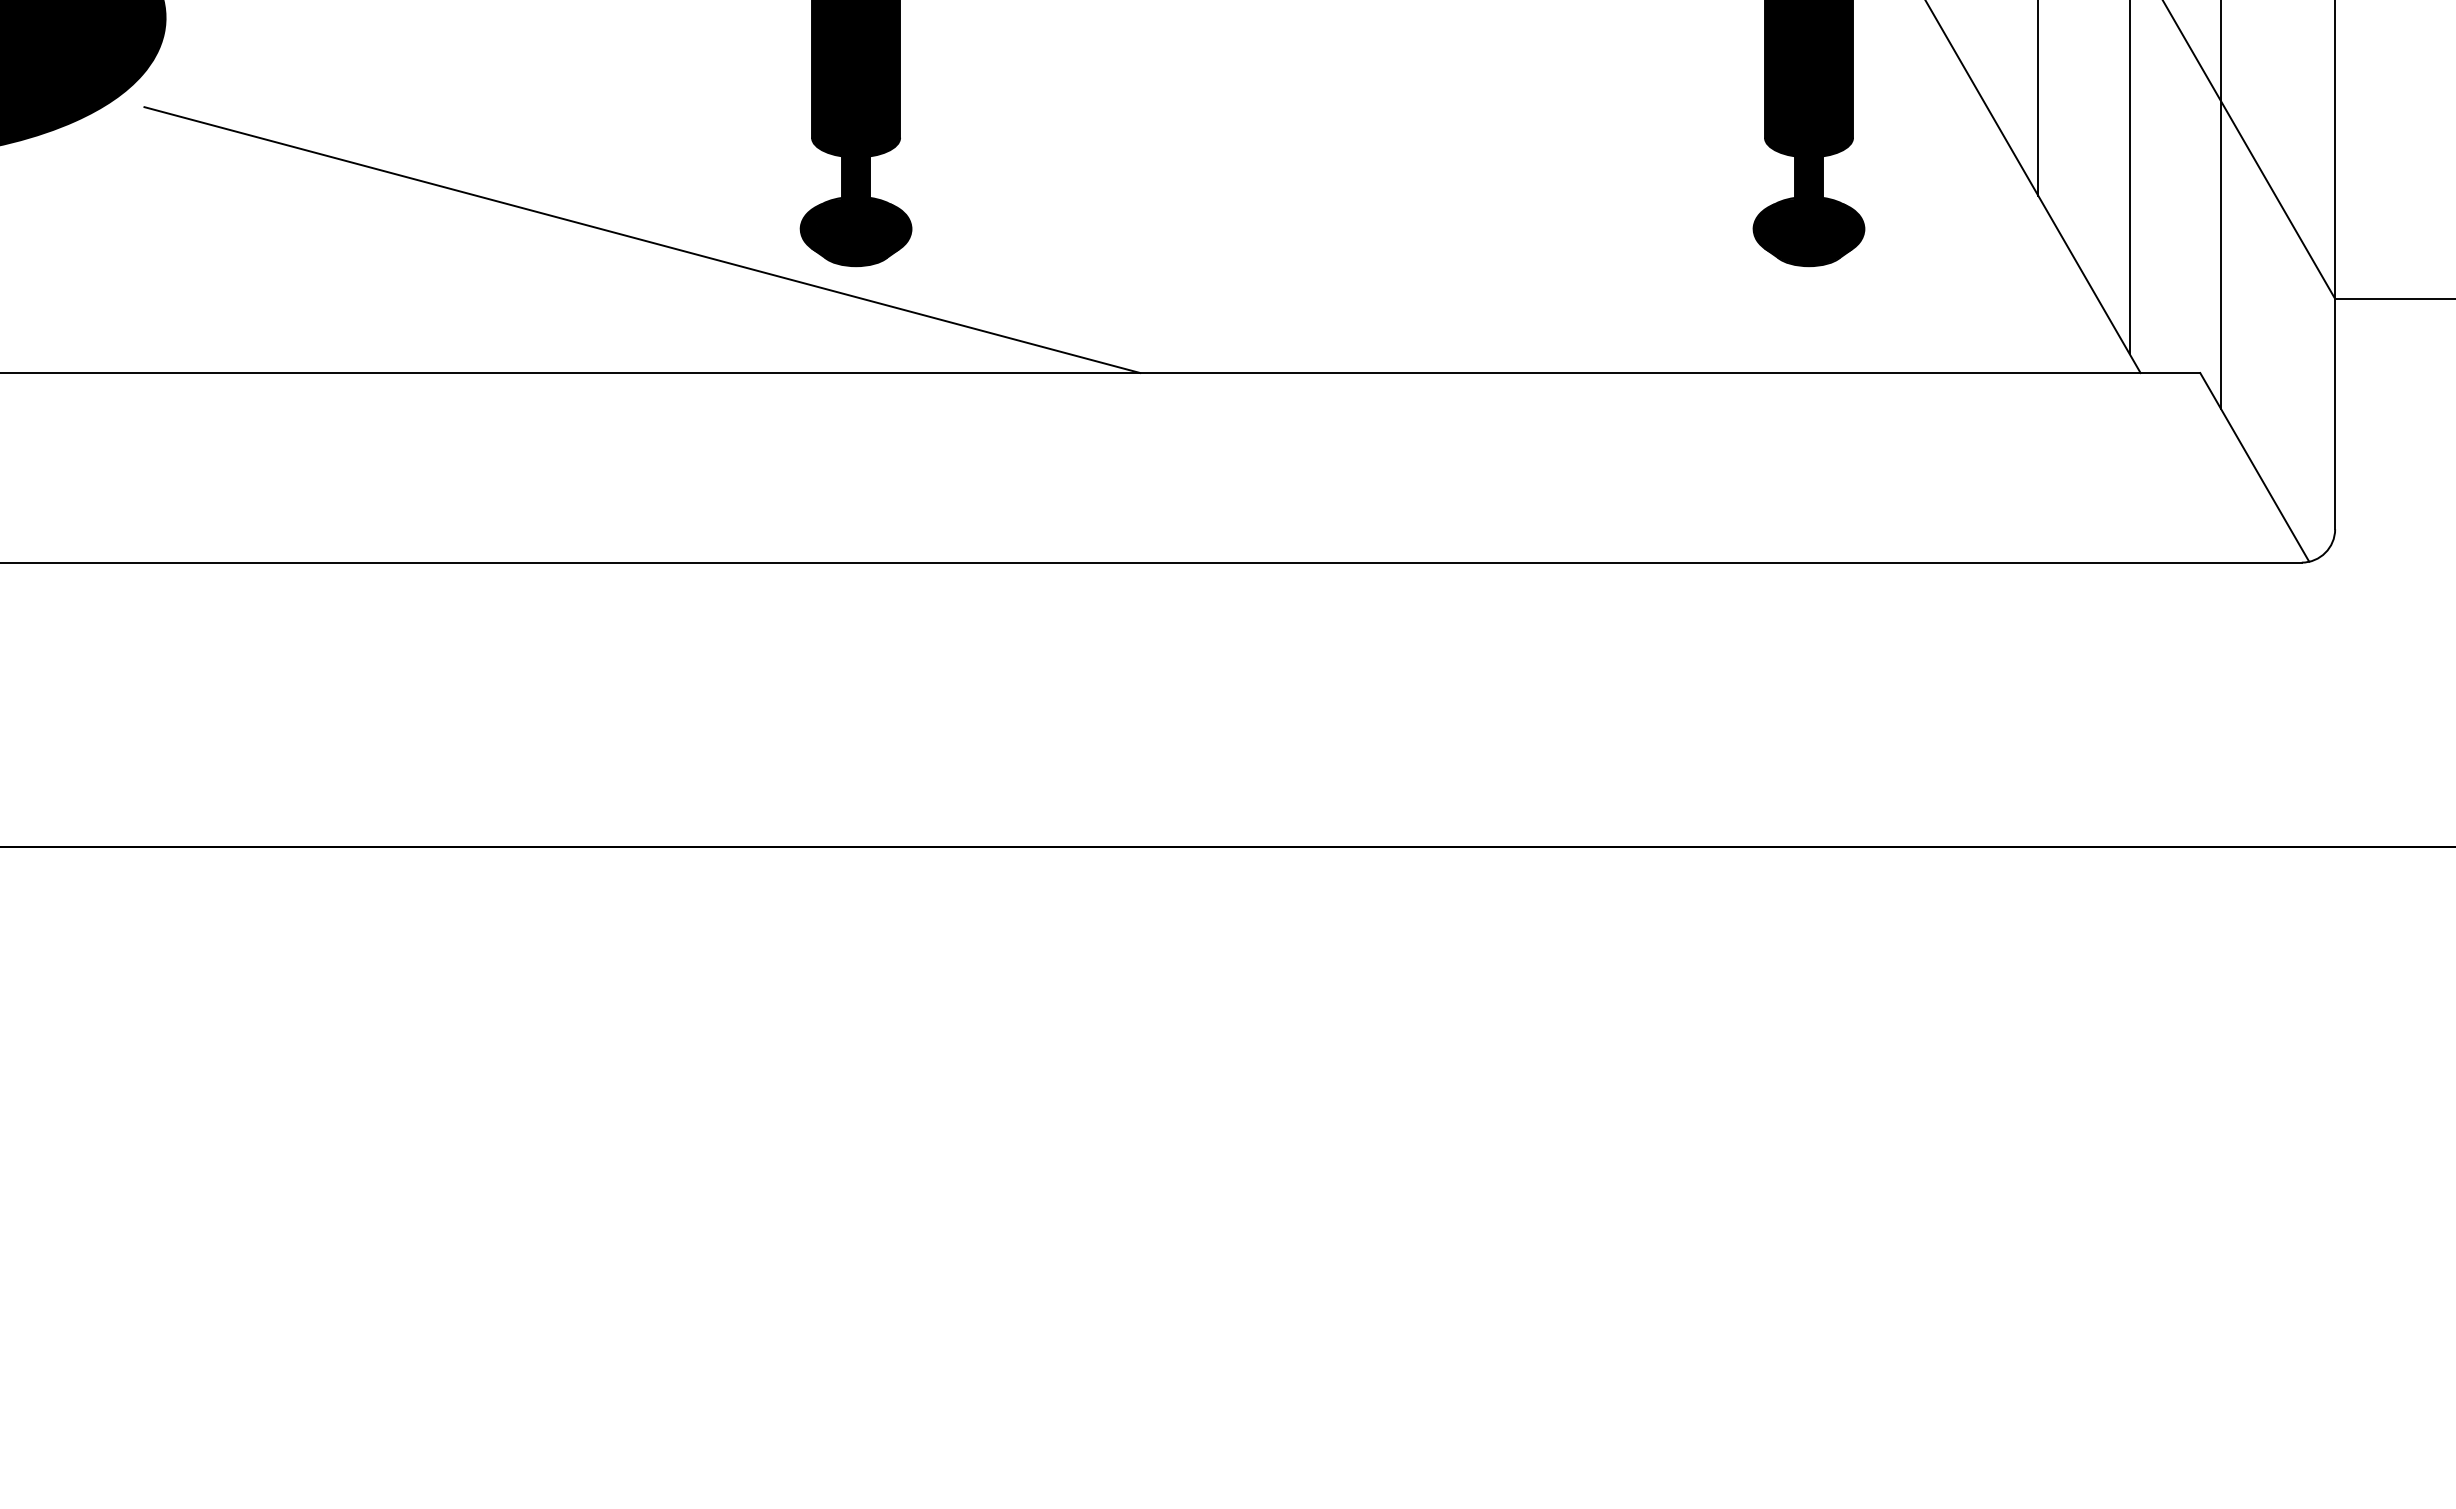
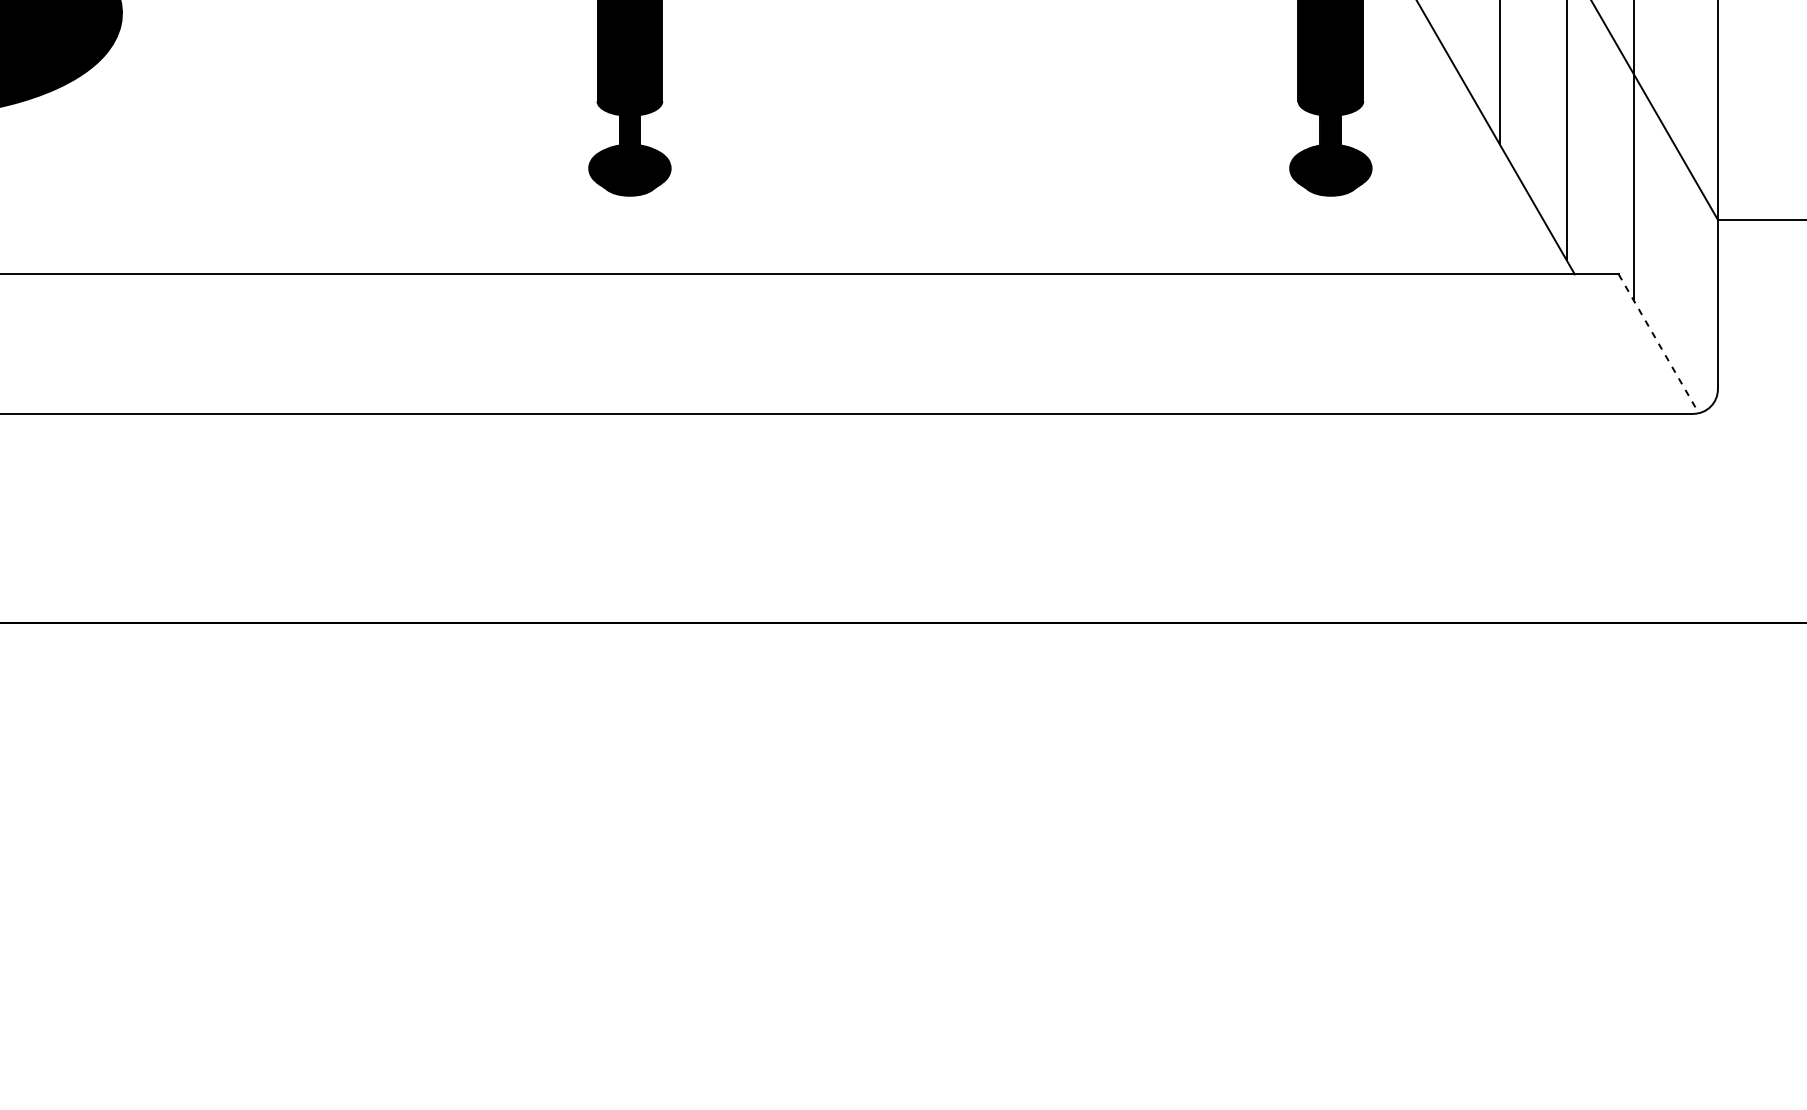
line: (642, 240) -> (472, 176), removed
line: (2254, 467) -> (1658, 343), solid -> dashed

